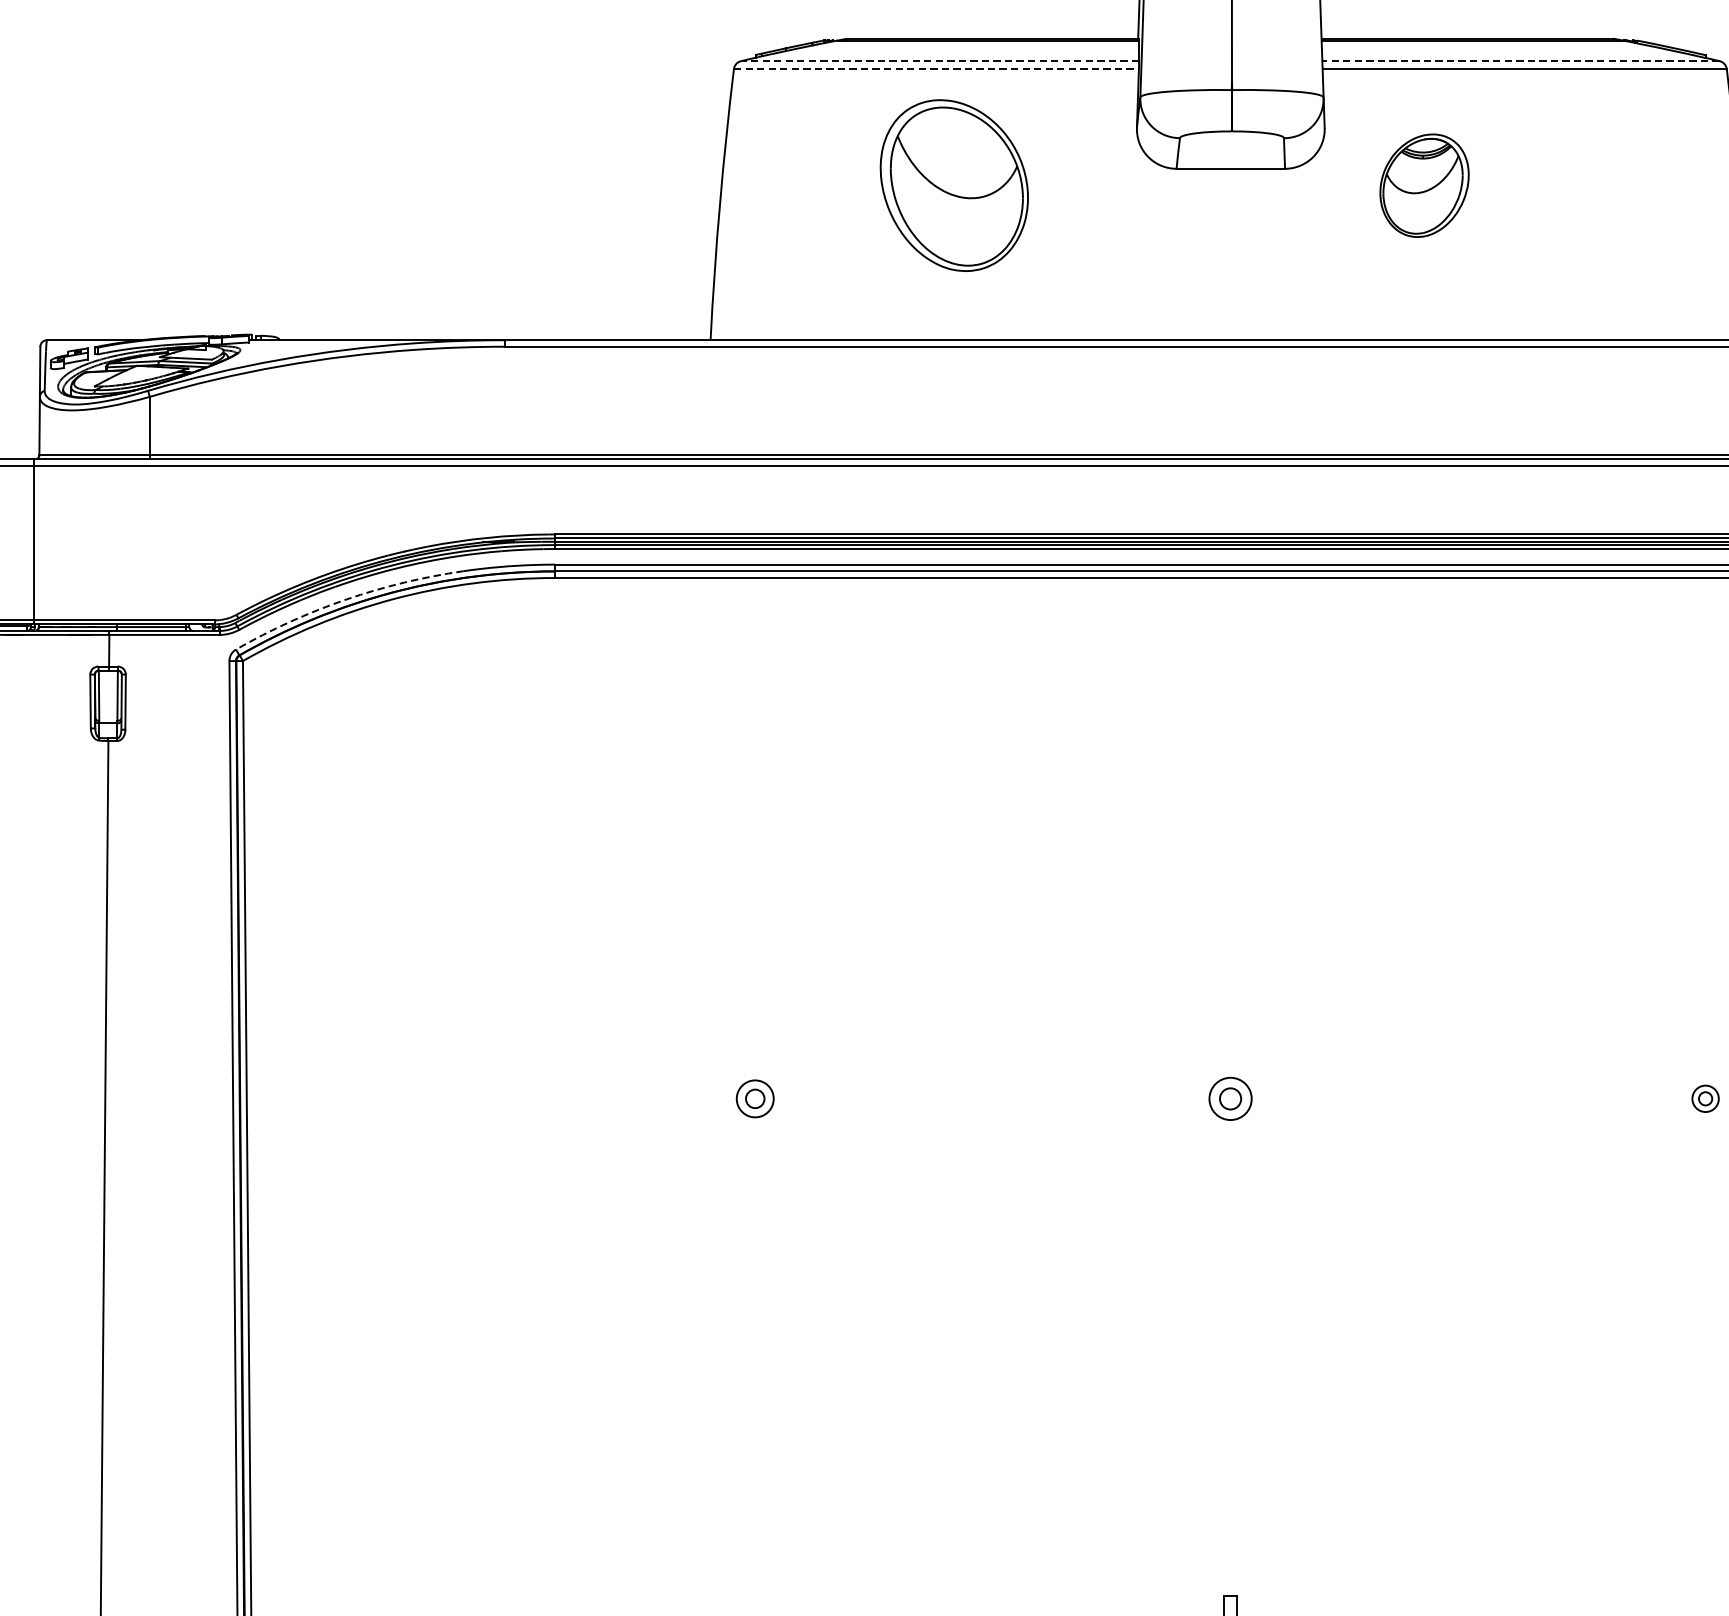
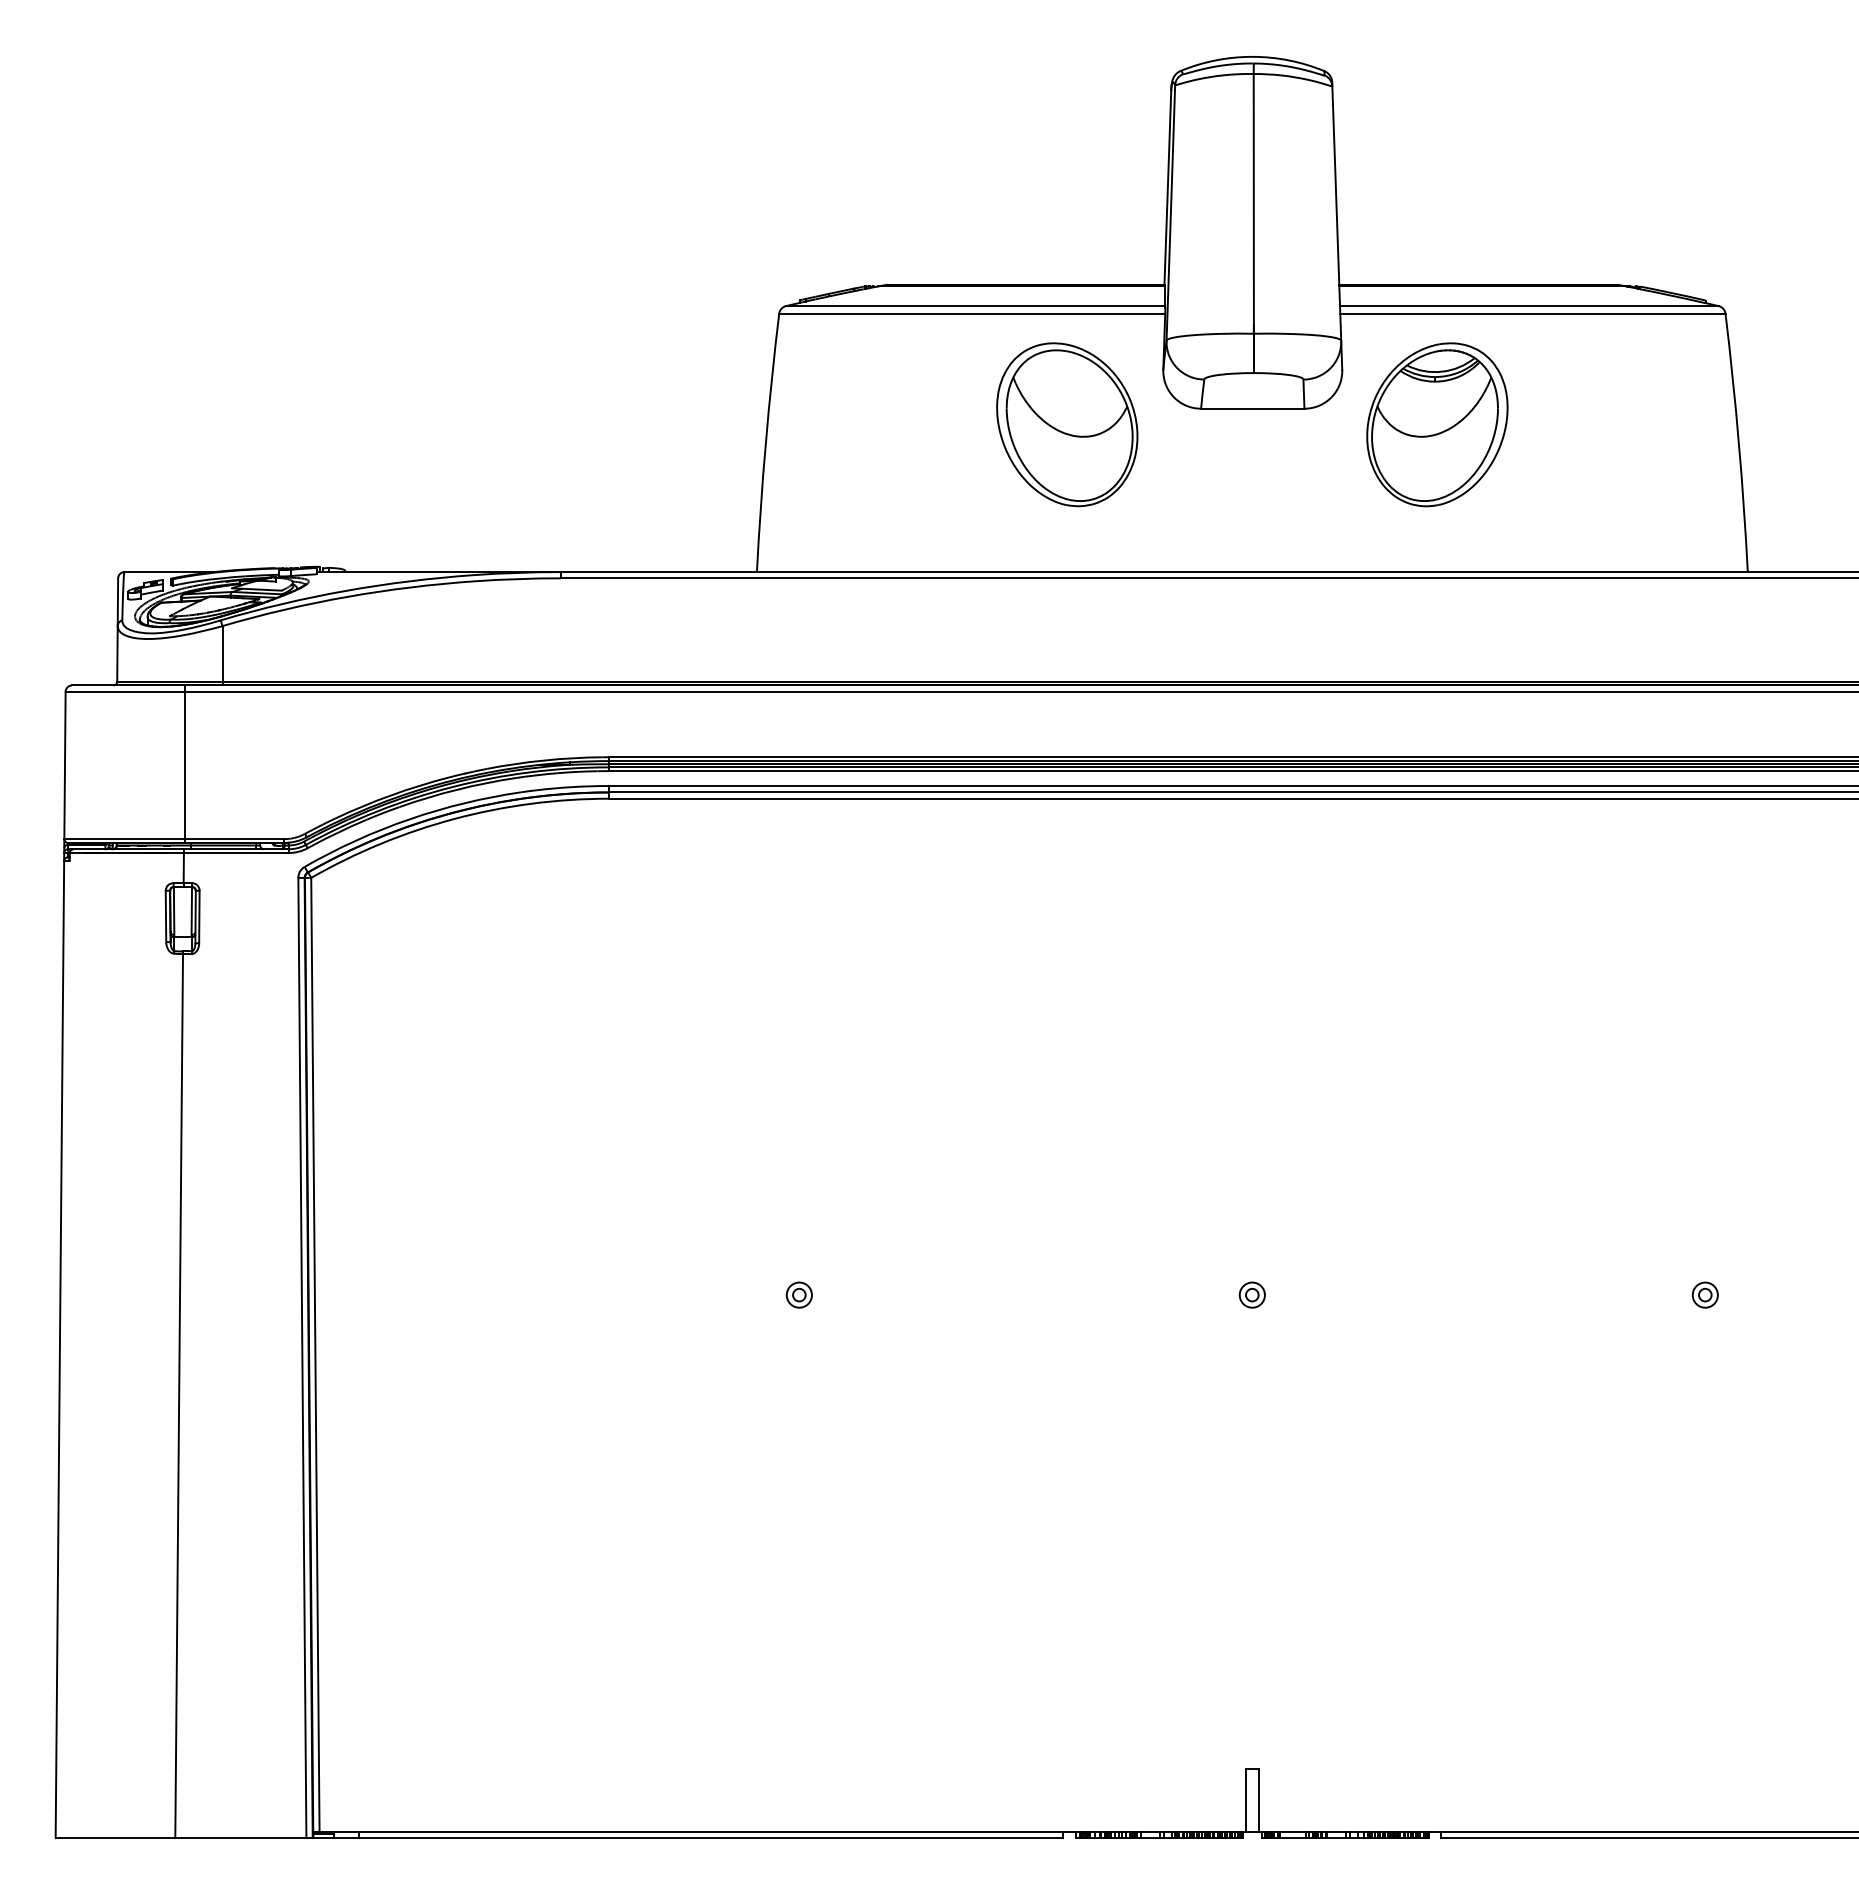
line: (939, 61) -> (975, 306), dashed -> solid
line: (1520, 61) -> (1528, 306), dashed -> solid
line: (936, 68) -> (972, 313), dashed -> solid
part: (954, 185) -> (1067, 424), moved
part: (1424, 185) -> (1437, 424), size x1.67
line: (33, 541) -> (184, 763), moved
arc: (346, 599) -> (409, 819), dashed -> solid
part: (754, 1098) -> (798, 1294), size x0.71
part: (1229, 1098) -> (1251, 1294), size x0.62

